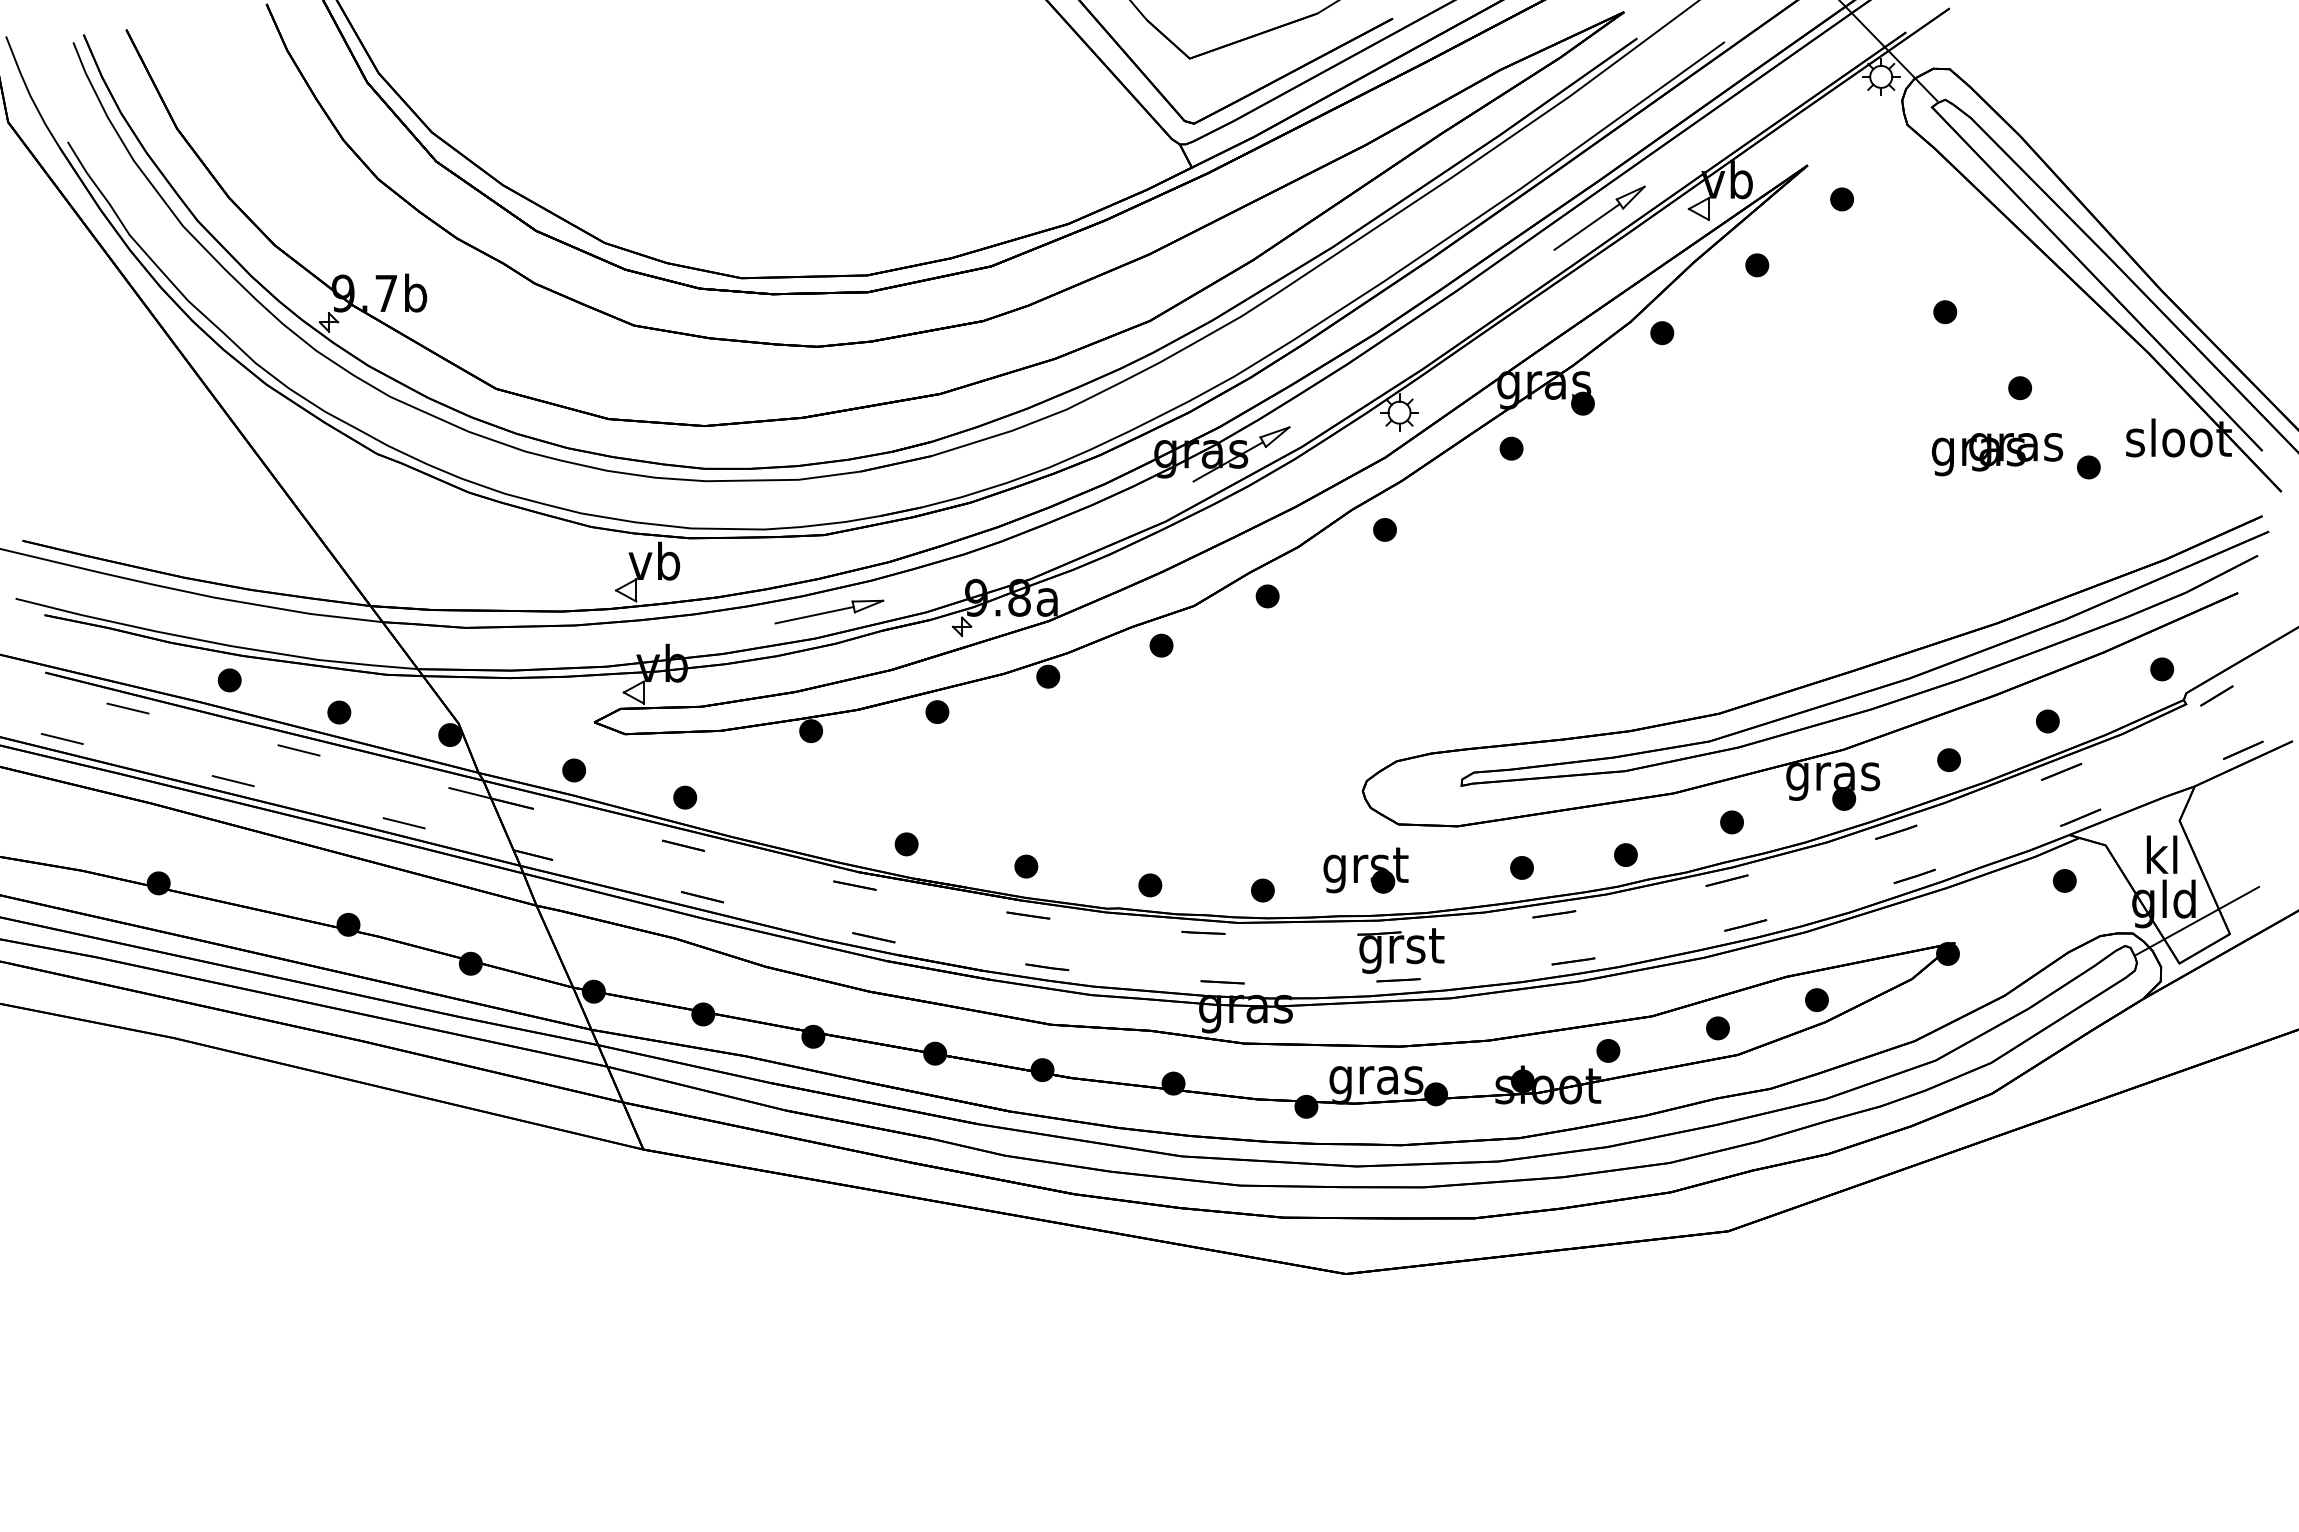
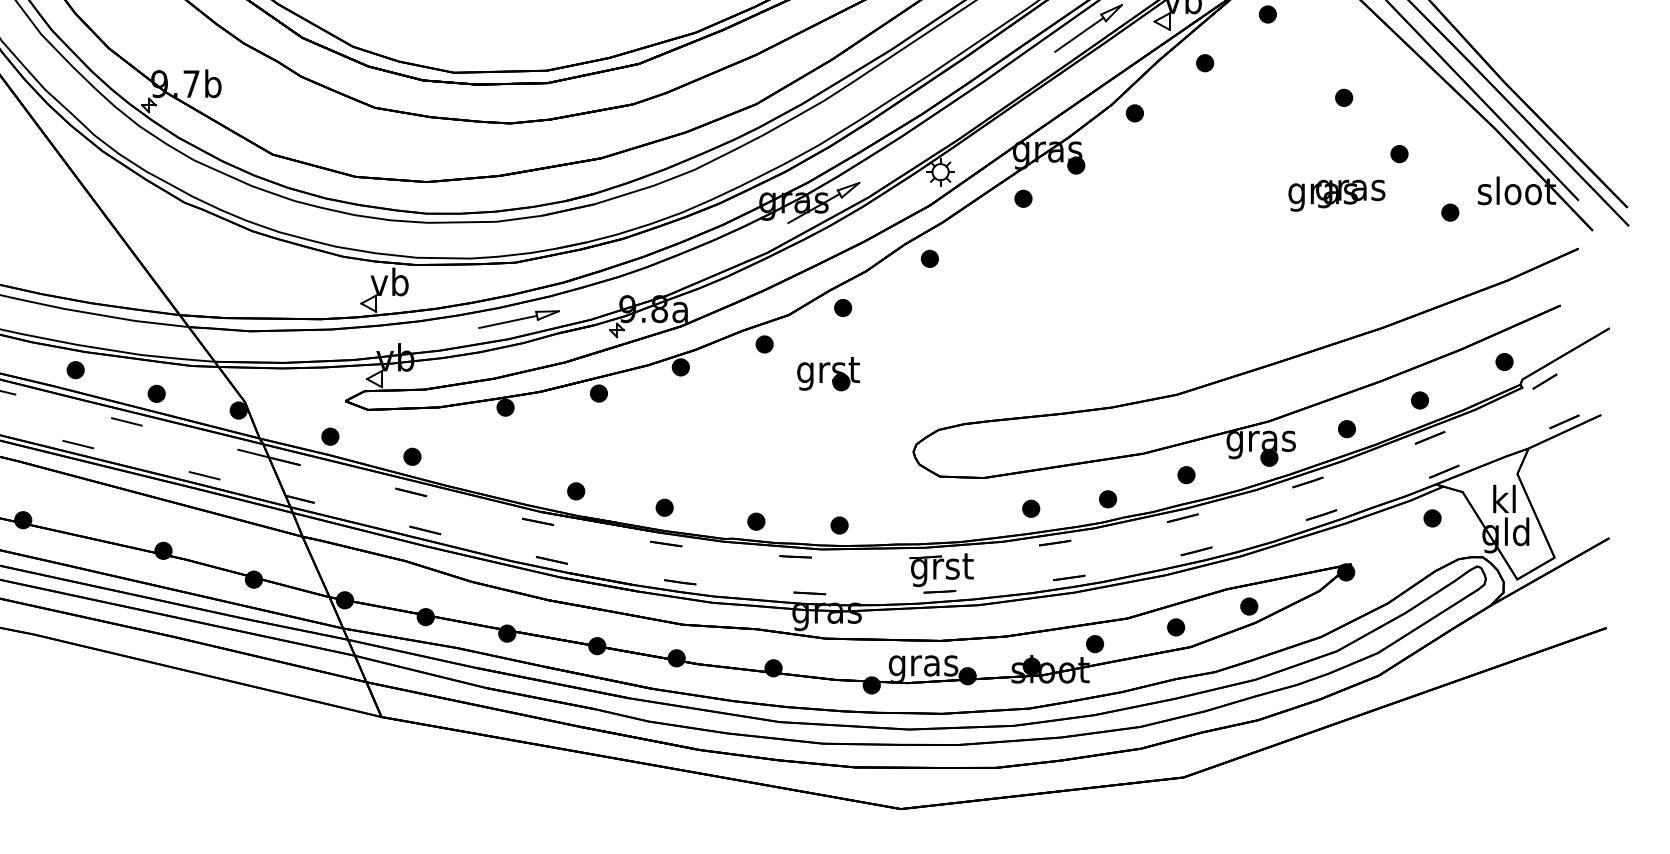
text: (1997, 454) -> (1336, 195), moved
part: (1873, 688) -> (1291, 376), removed
part: (1371, 866) -> (832, 370), moved
line: (2197, 921) -> (1530, 548), removed

